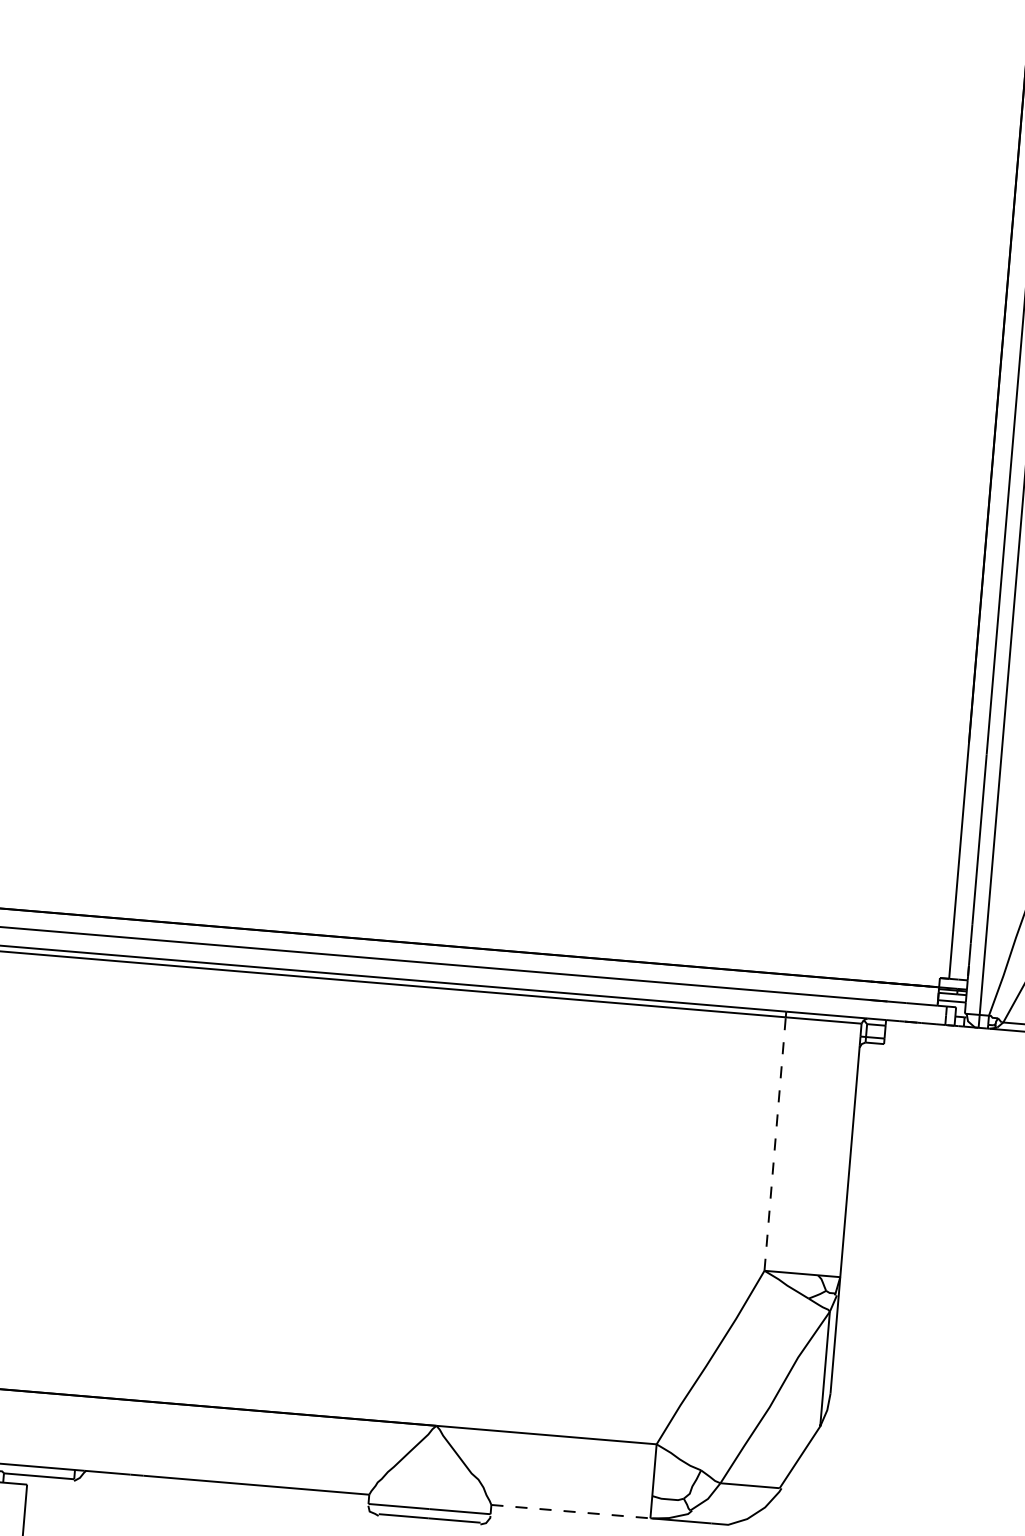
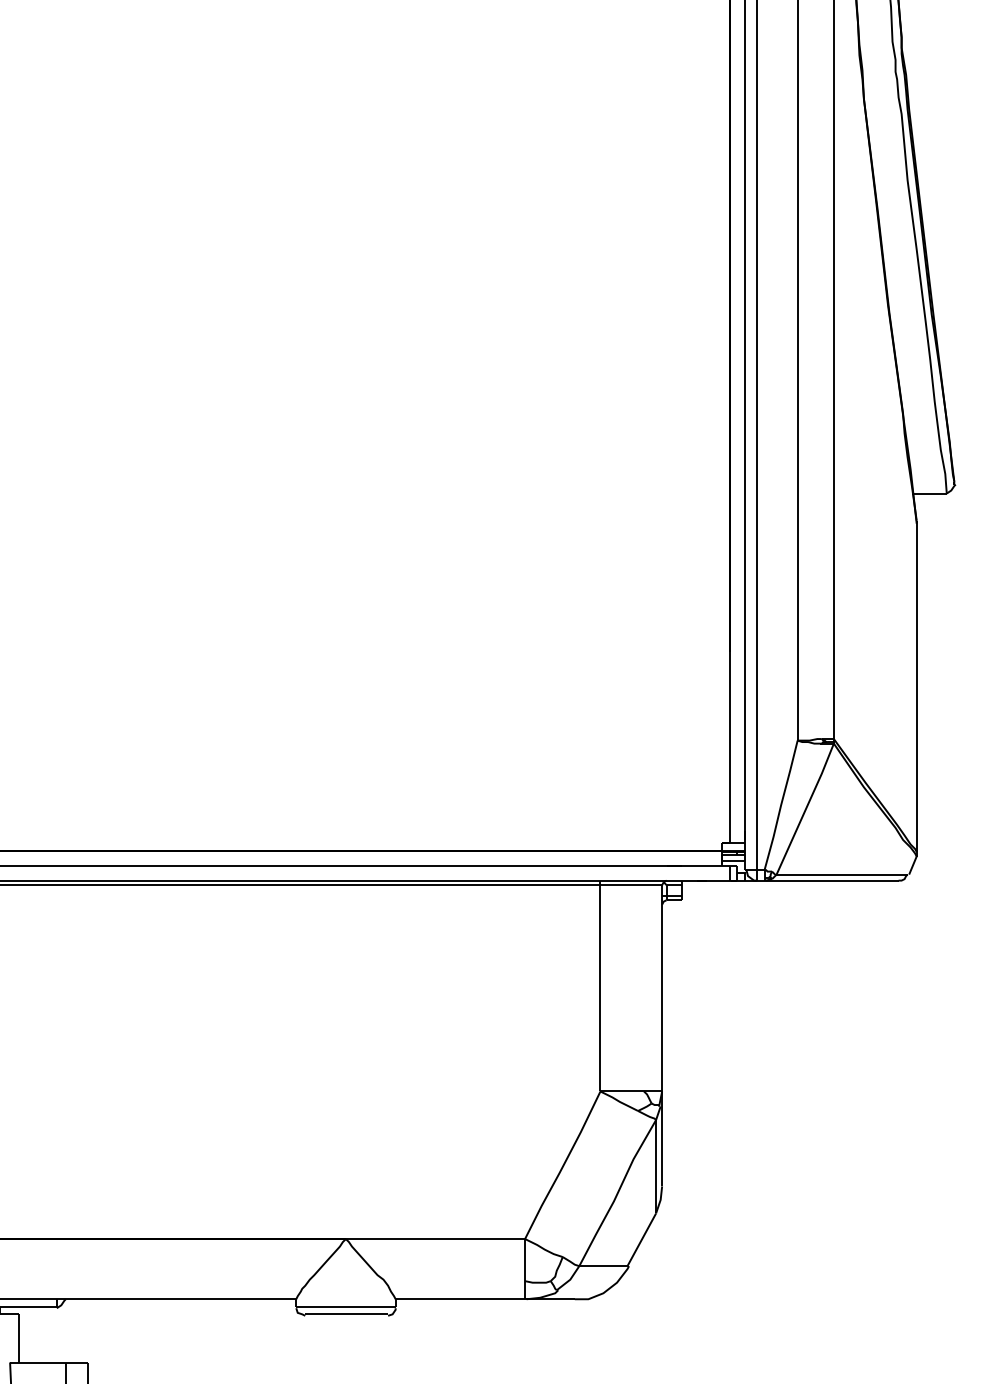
line: (775, 1143) -> (600, 987), dashed -> solid
line: (571, 1511) -> (460, 1299), dashed -> solid

